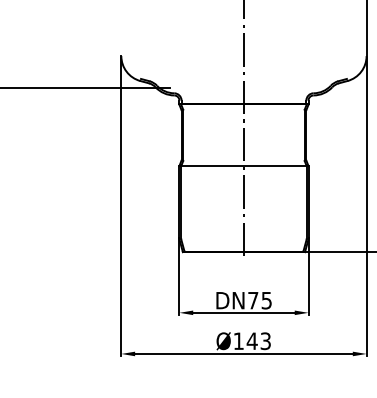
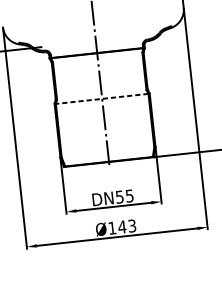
line: (243, 166) -> (101, 99), solid -> dashed
text: (253, 300) -> (119, 196), DN75 -> DN55

